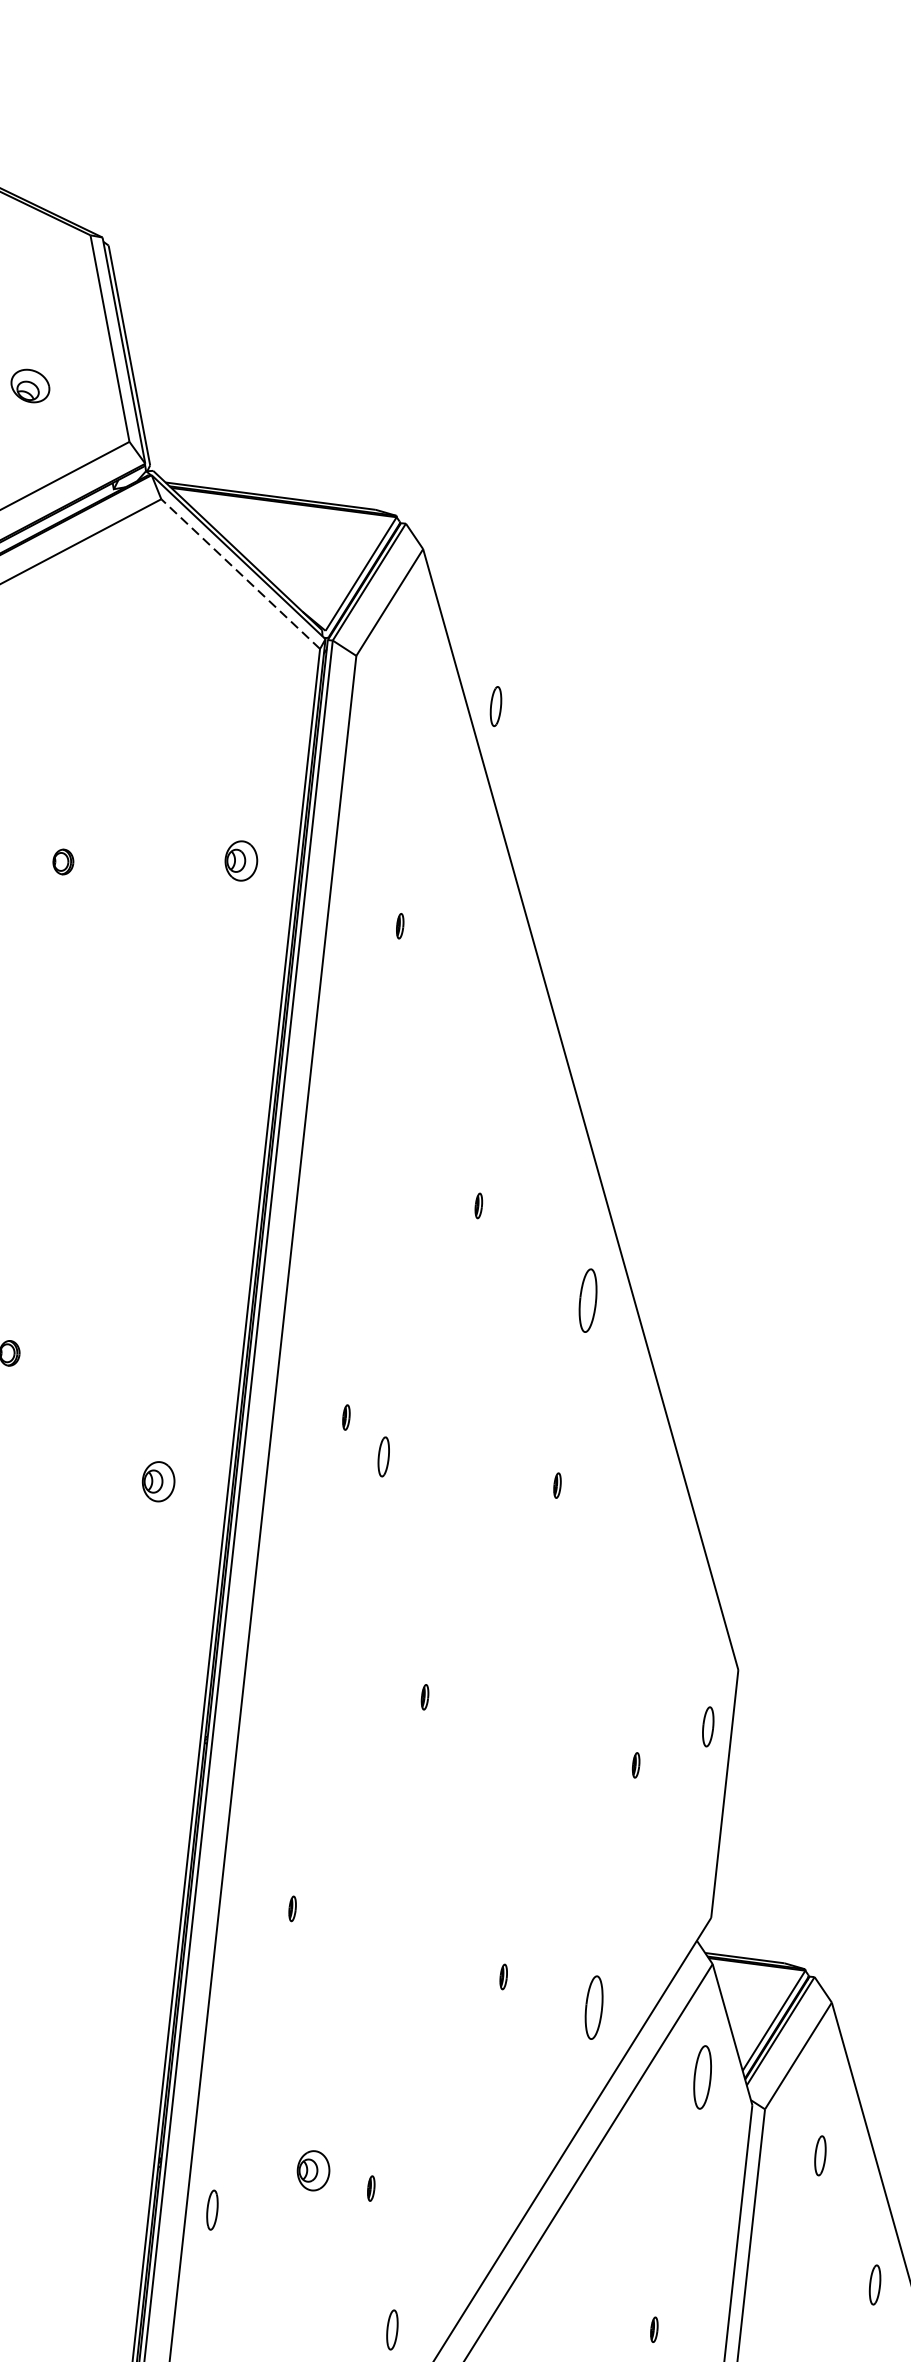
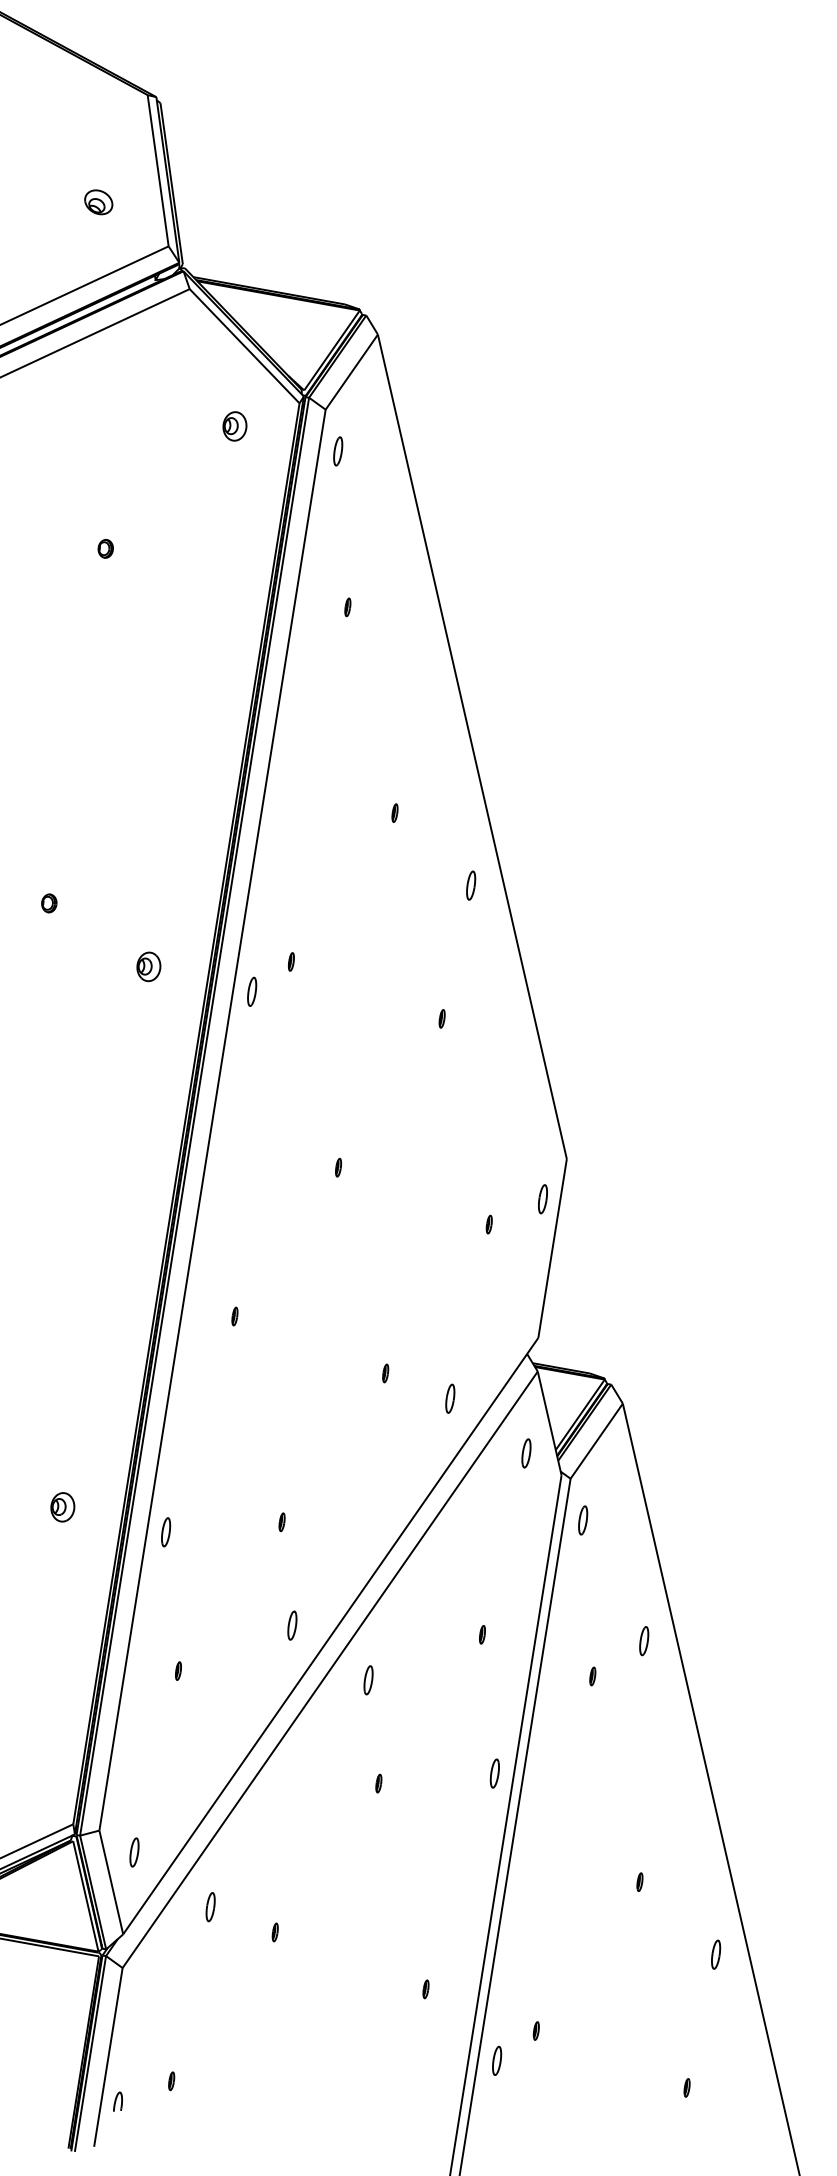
line: (240, 573) -> (244, 345), dashed -> solid
part: (496, 706) -> (338, 451), moved
part: (240, 861) -> (234, 426), moved
part: (588, 1300) -> (471, 885), size x0.62
part: (384, 1456) -> (252, 991), moved
part: (158, 1481) -> (148, 966), moved
part: (594, 2007) -> (450, 1398), size x0.62
part: (702, 2077) -> (526, 1453), size x0.62
part: (820, 2155) -> (583, 1520), moved
part: (313, 2171) -> (62, 1507), moved
part: (875, 2285) -> (644, 1641), moved

